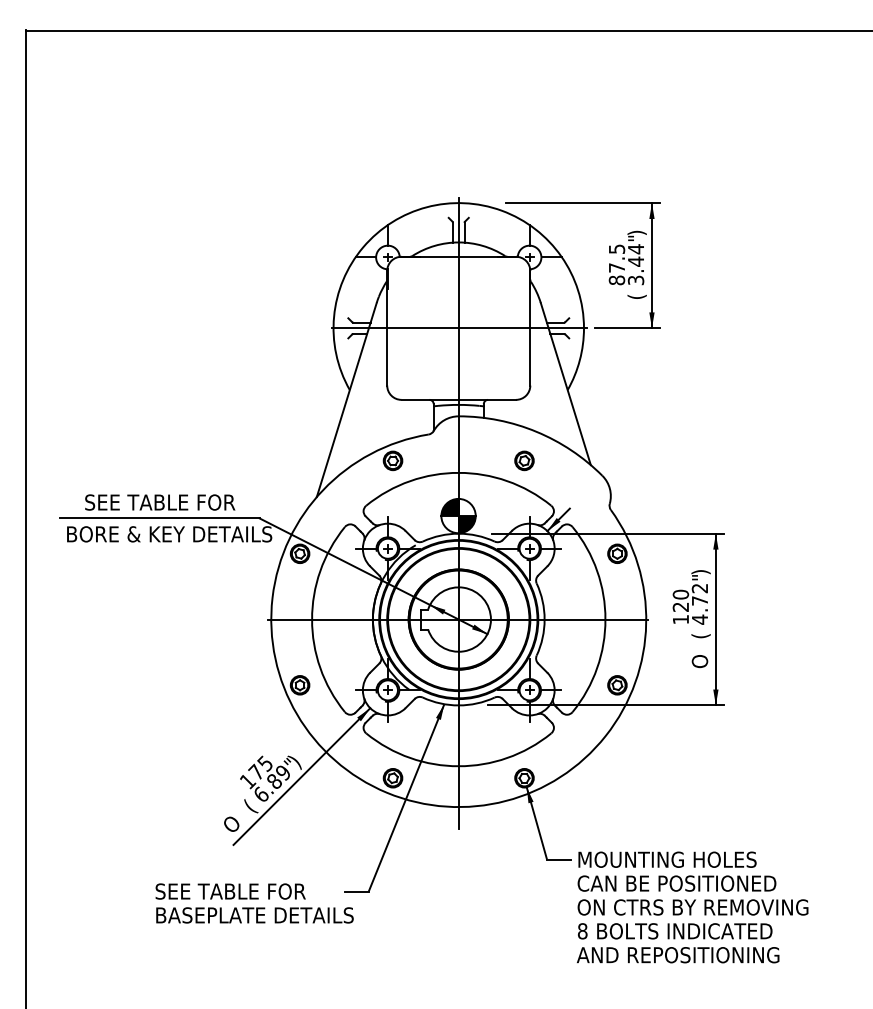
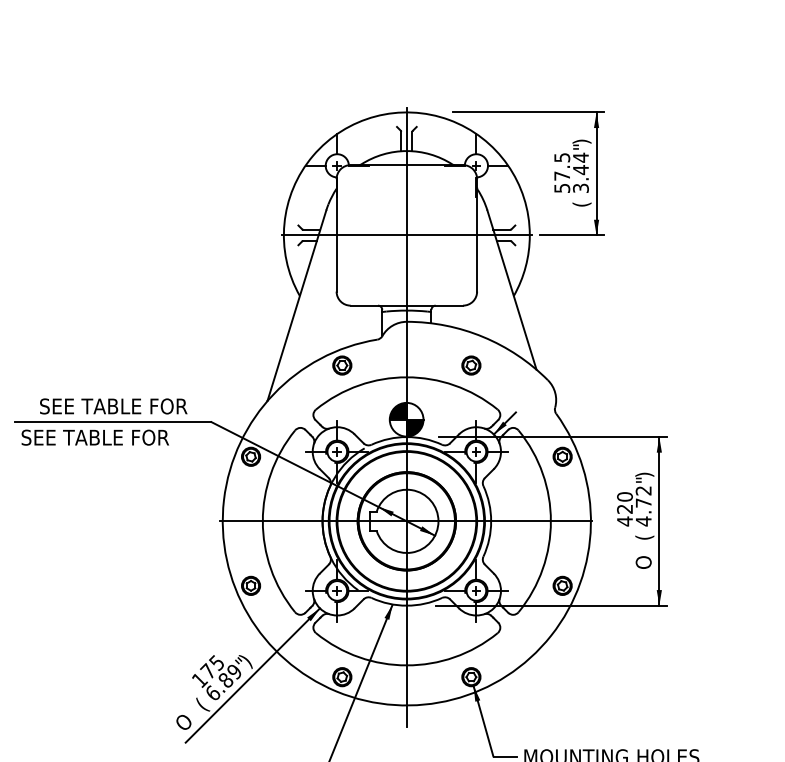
text: (616, 280) -> (561, 188), 87.5 -> 57.5
text: (169, 534) -> (122, 437), BORE & KEY DETAILS -> SEE TABLE FOR
text: (680, 619) -> (624, 521), 120 -> 420

